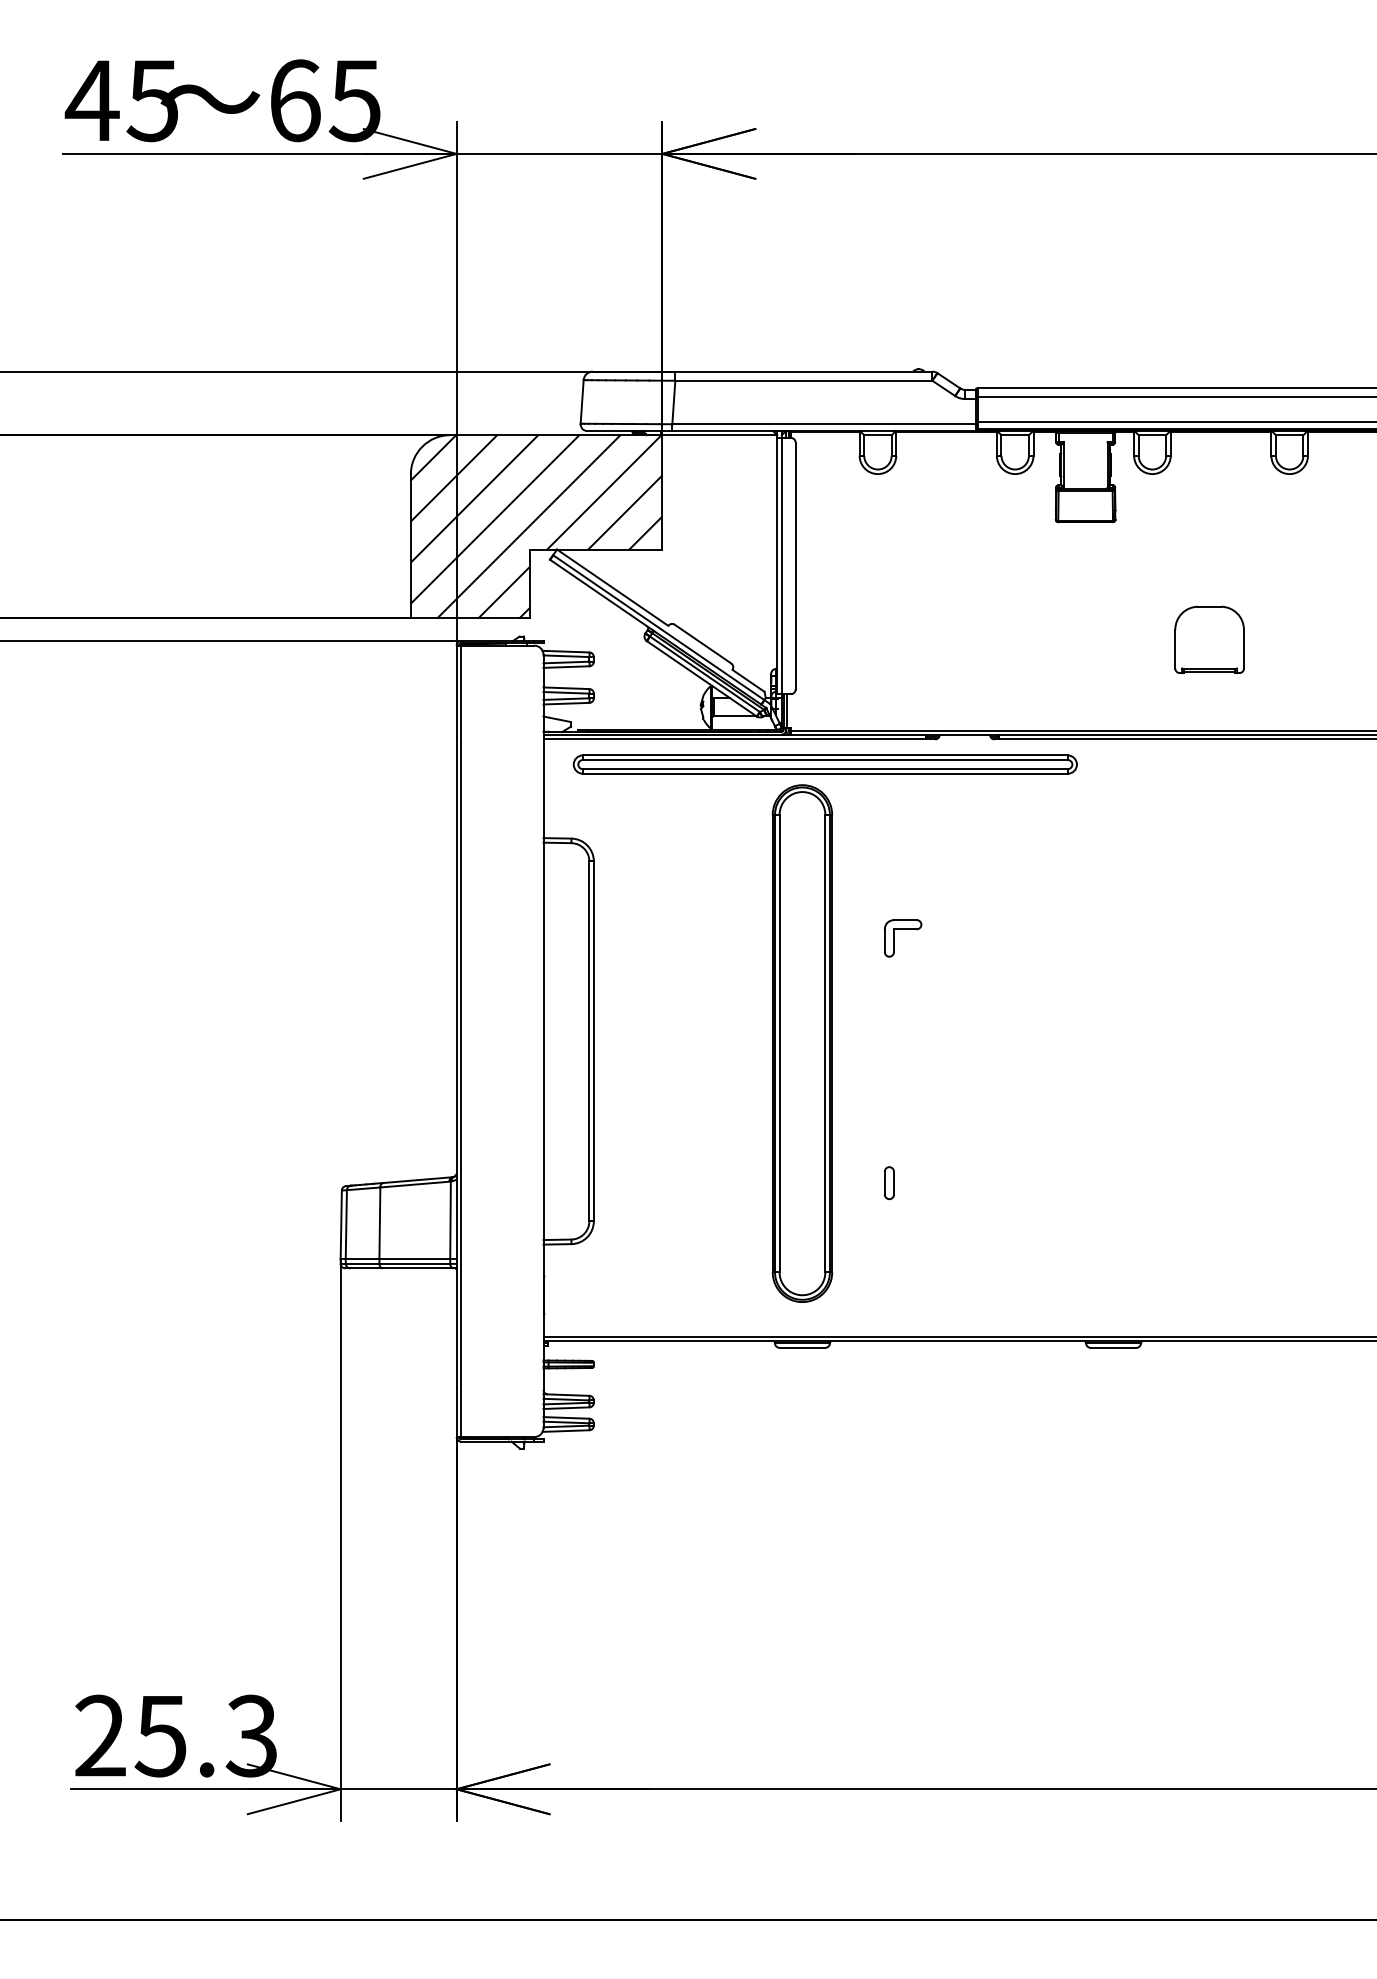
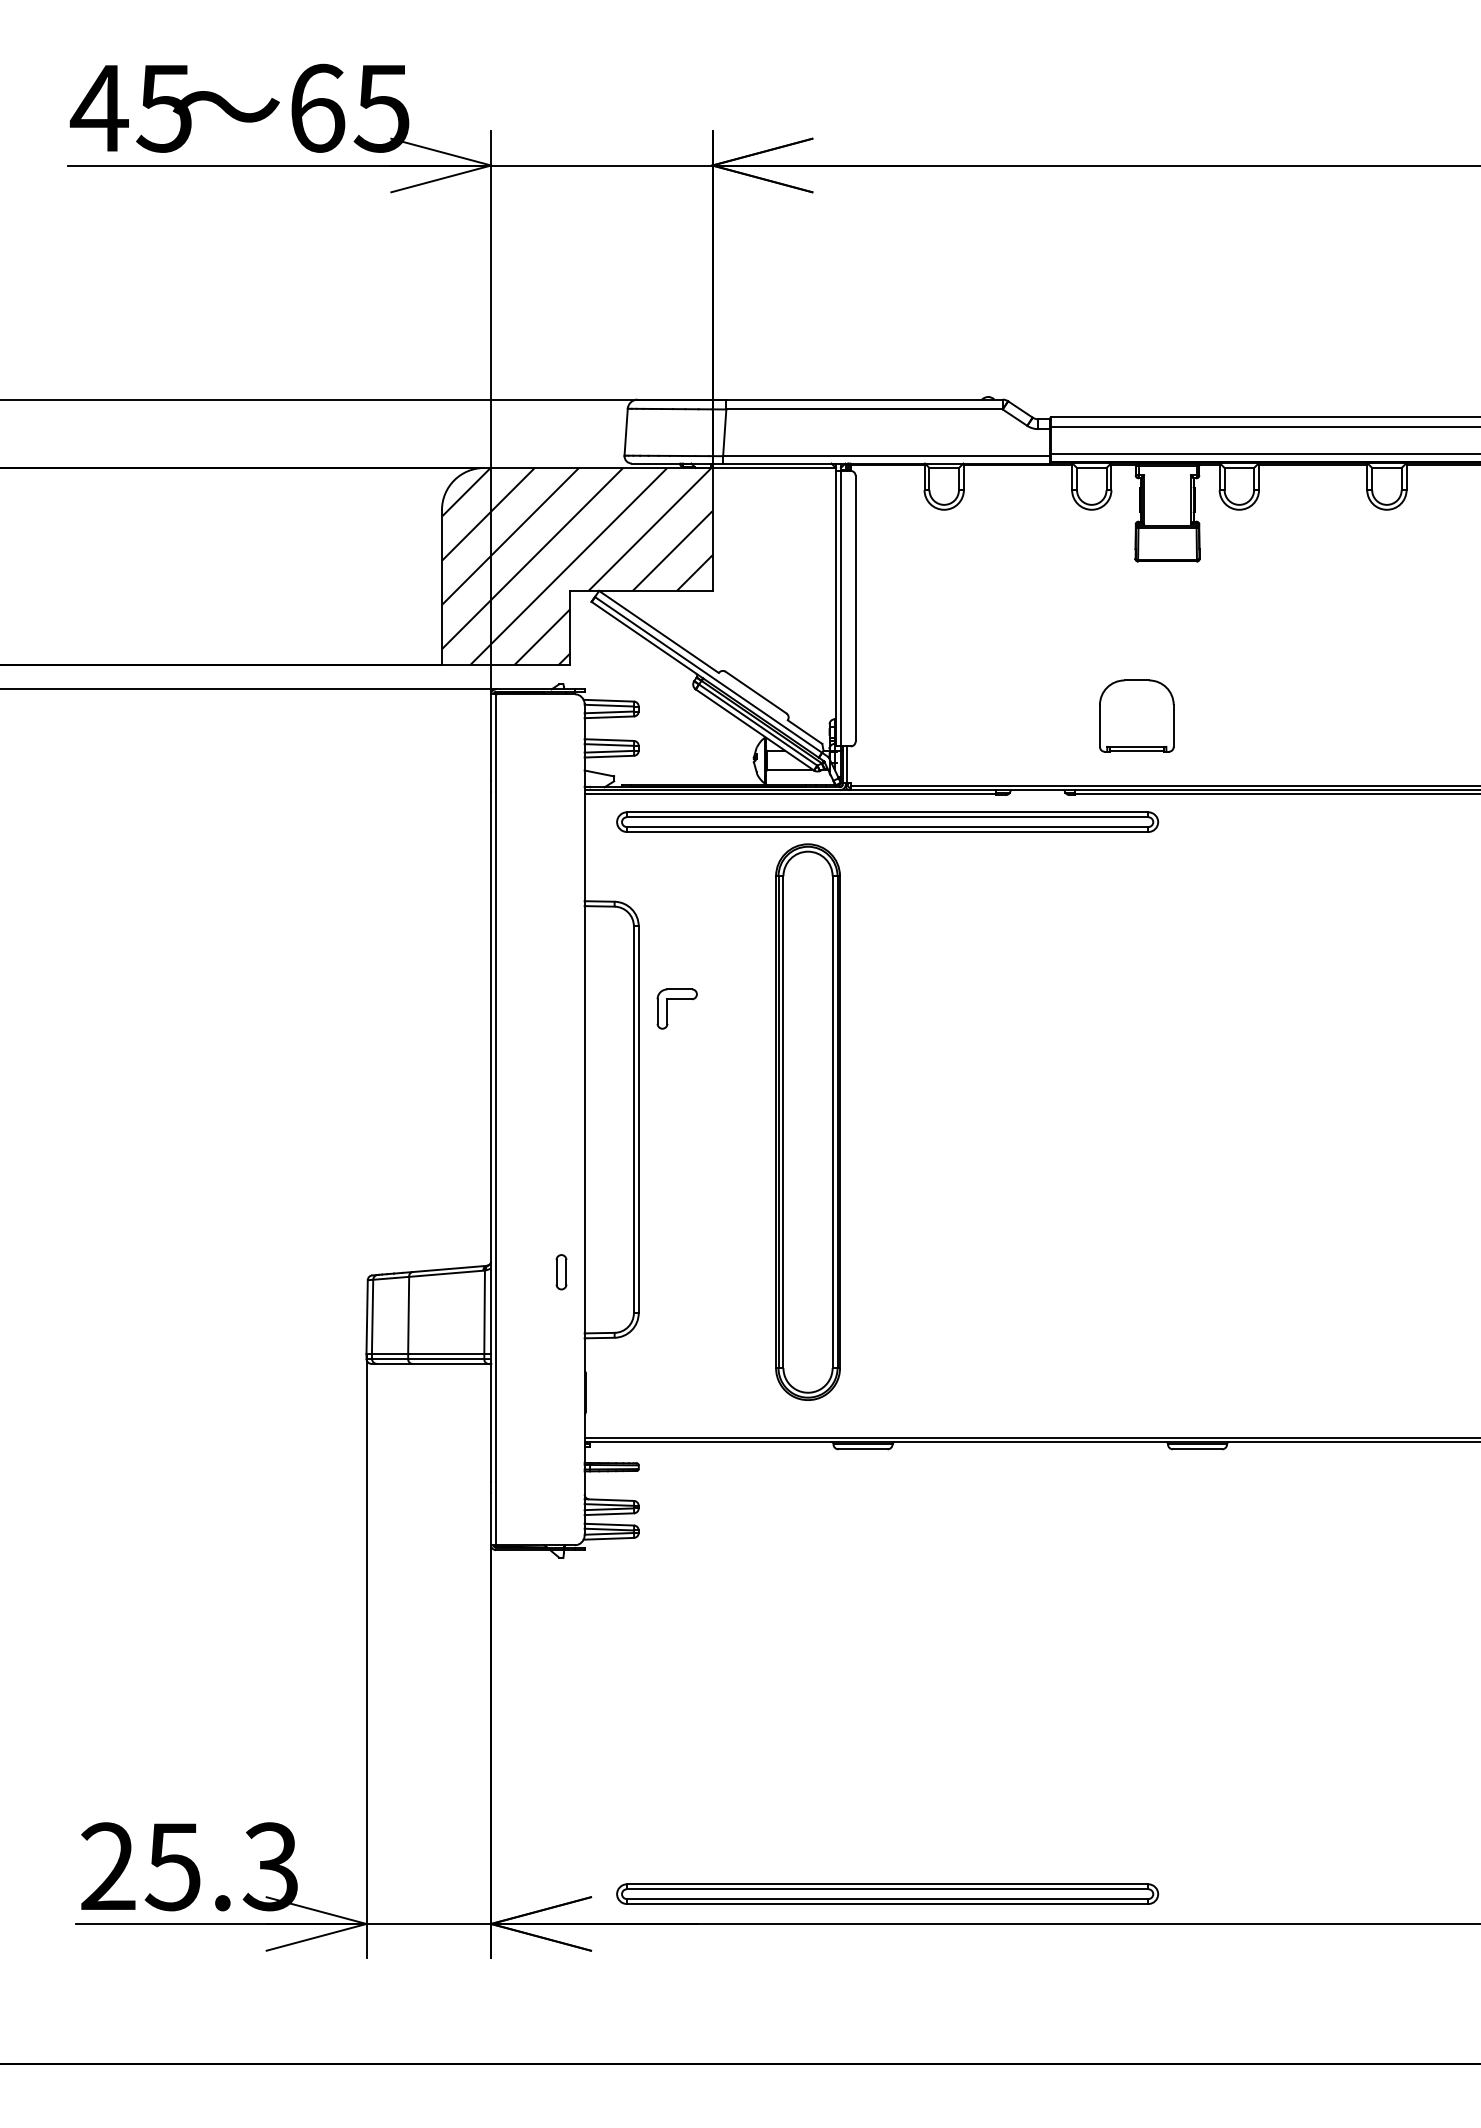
part: (1209, 639) -> (1136, 715), moved
part: (902, 929) -> (676, 999), moved
part: (801, 1042) -> (807, 1121), moved
part: (889, 1183) -> (561, 1272), moved
part: (825, 1760) -> (887, 1893), added

